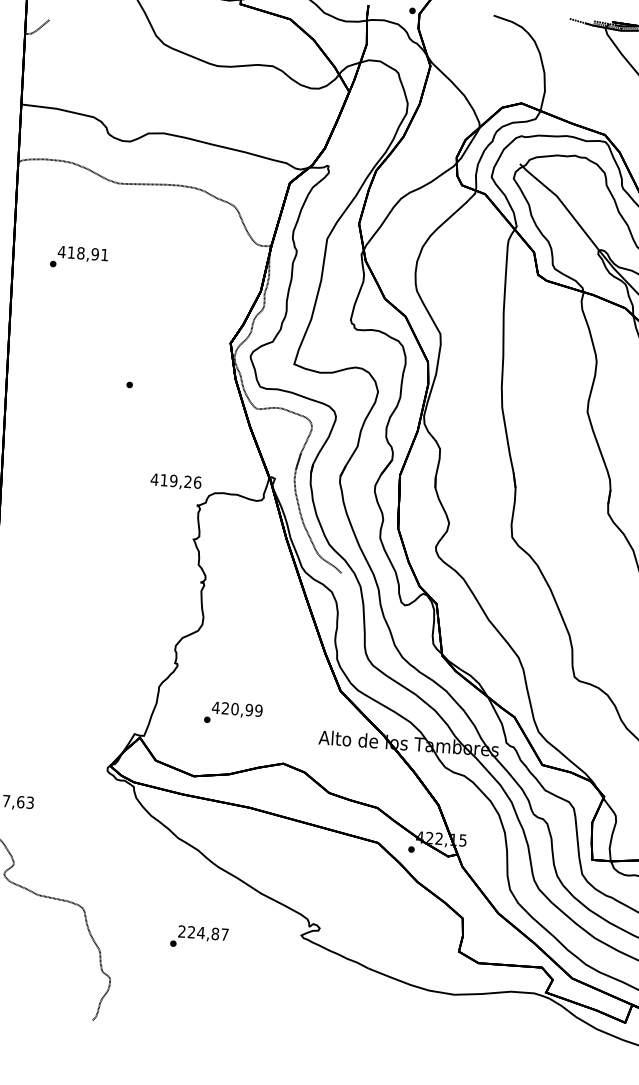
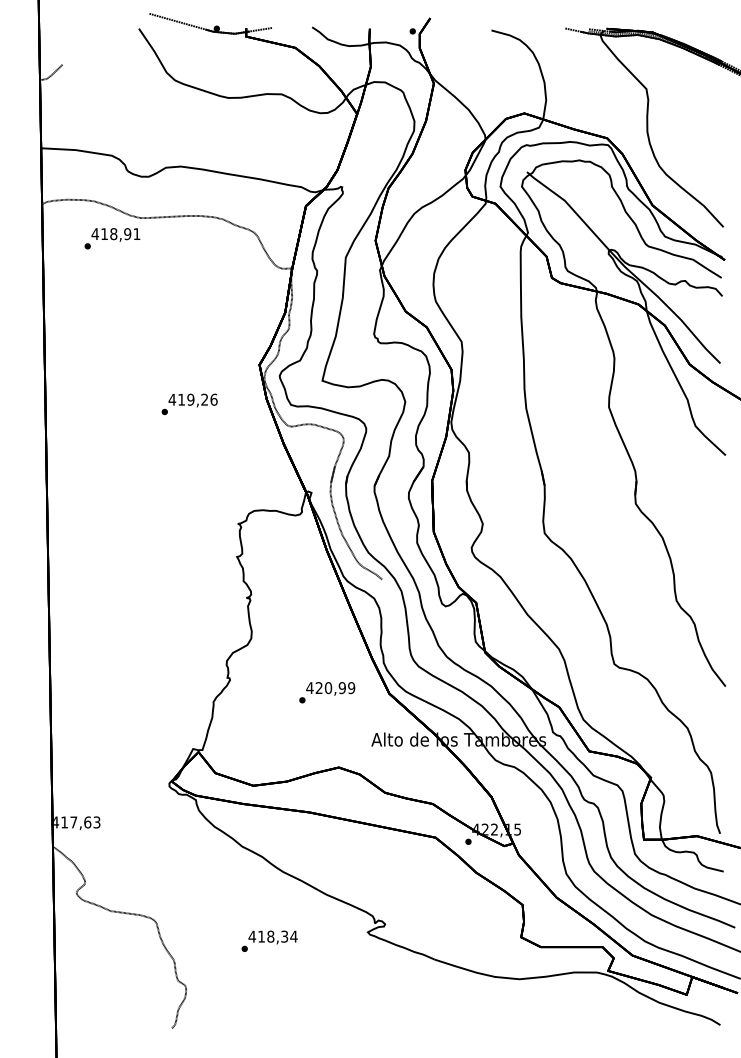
text: (79, 257) -> (112, 238), moved
text: (175, 481) -> (192, 400), moved
text: (233, 713) -> (327, 692), moved
text: (202, 932) -> (272, 936), 224,87 -> 418,34

